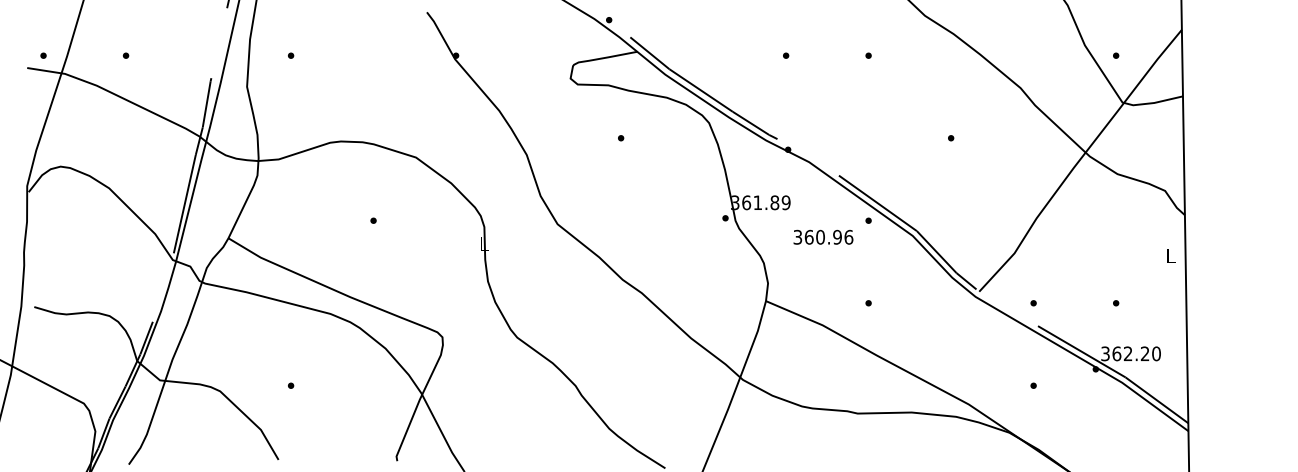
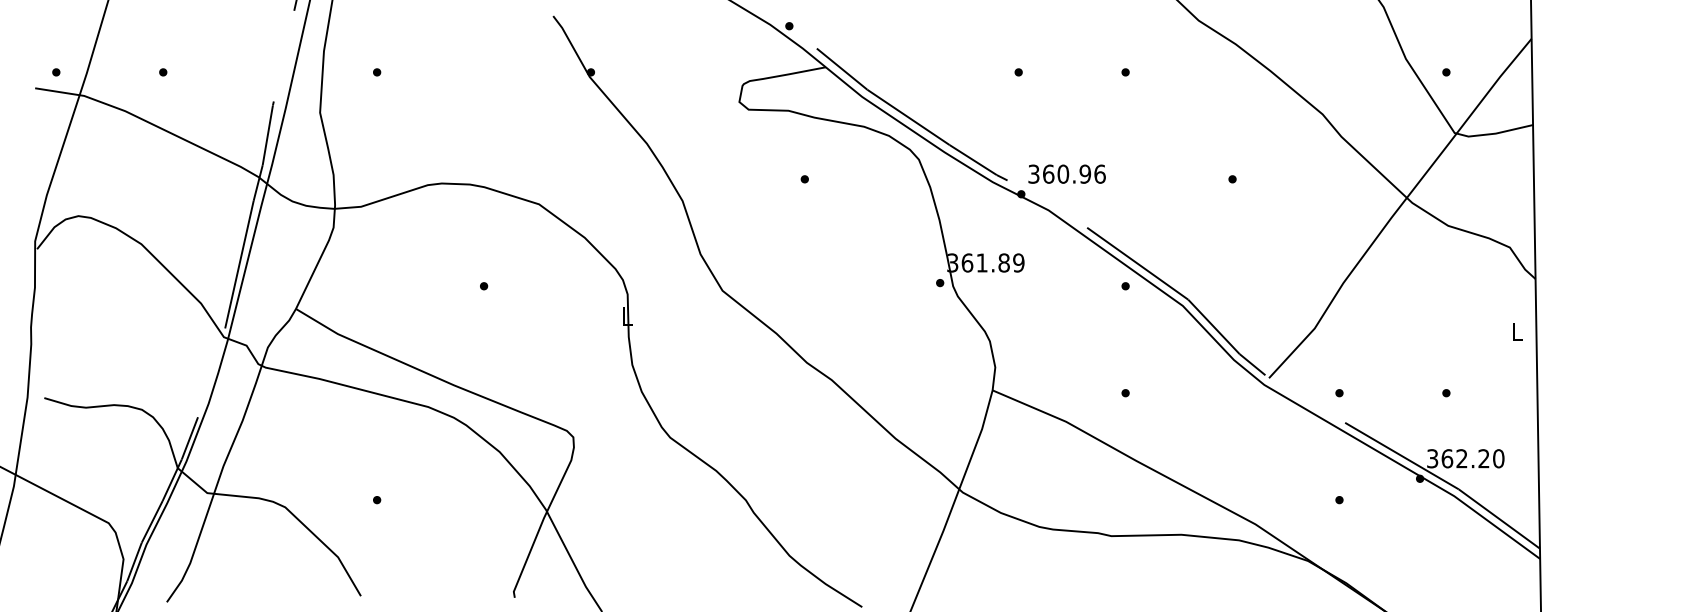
text: (823, 236) -> (1067, 173), moved

